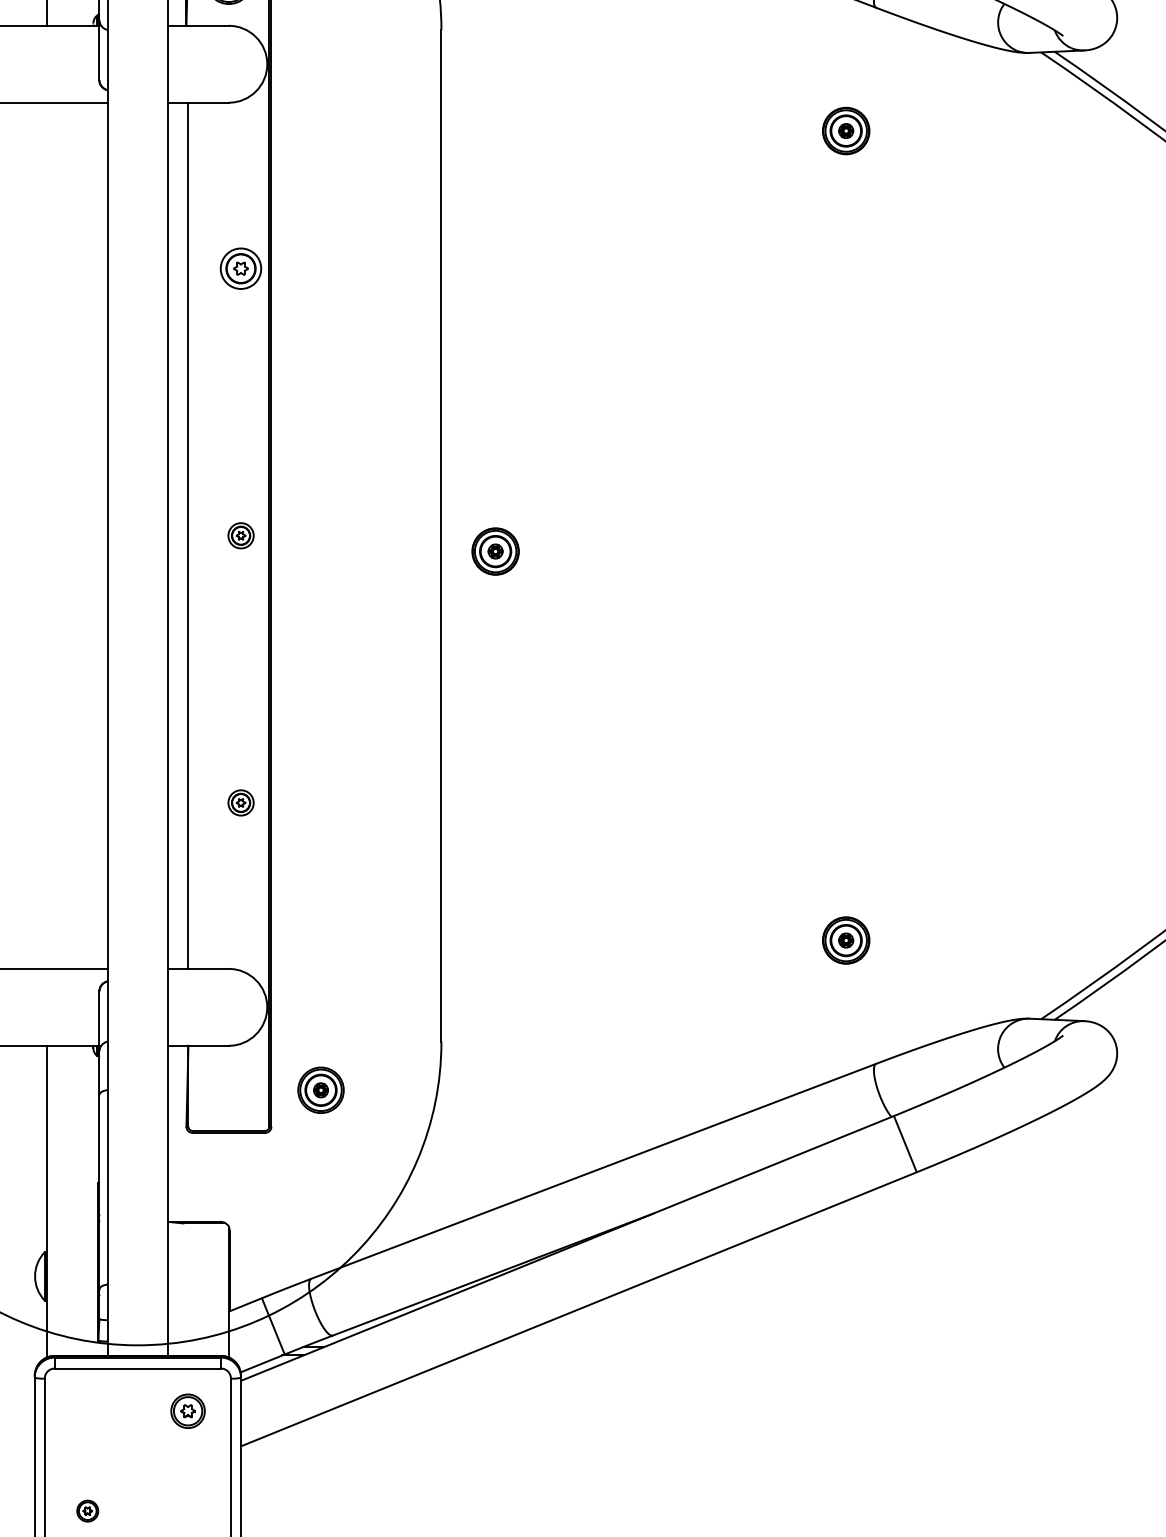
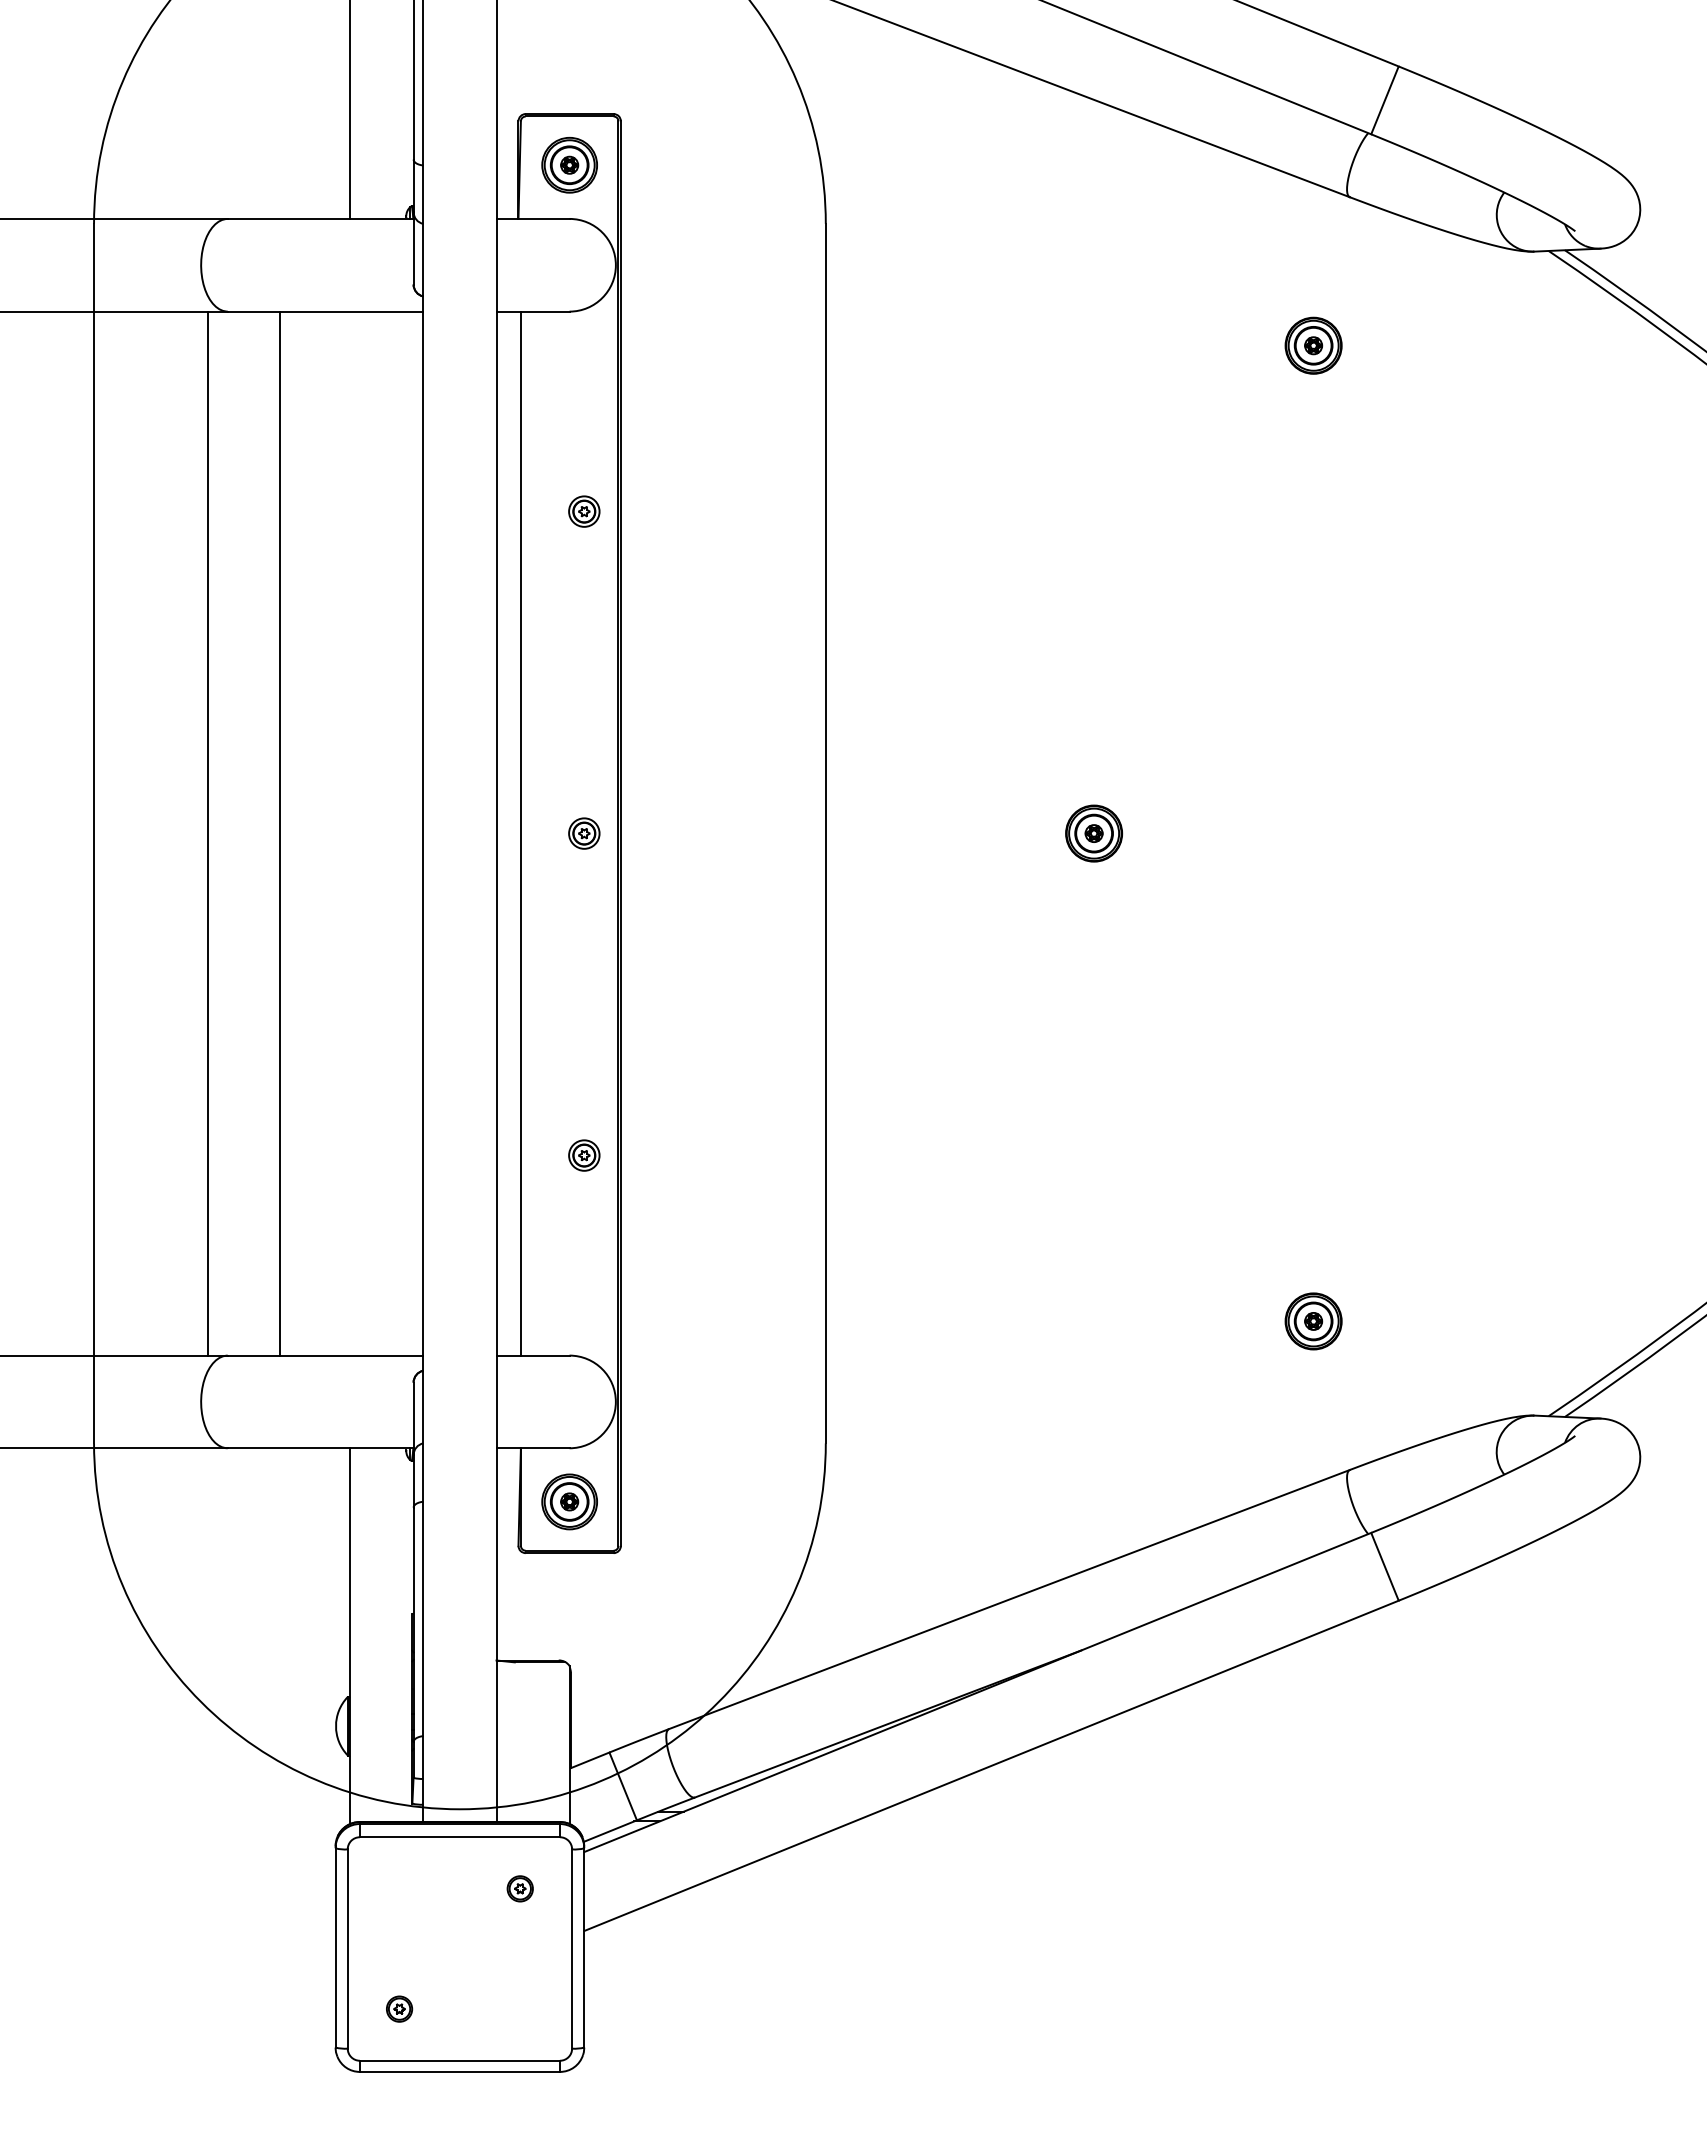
part: (241, 268) -> (584, 511), size x0.62
part: (495, 551) -> (1094, 833), moved
part: (320, 1089) -> (569, 1501), moved
part: (187, 1411) -> (519, 1888), size x0.62

